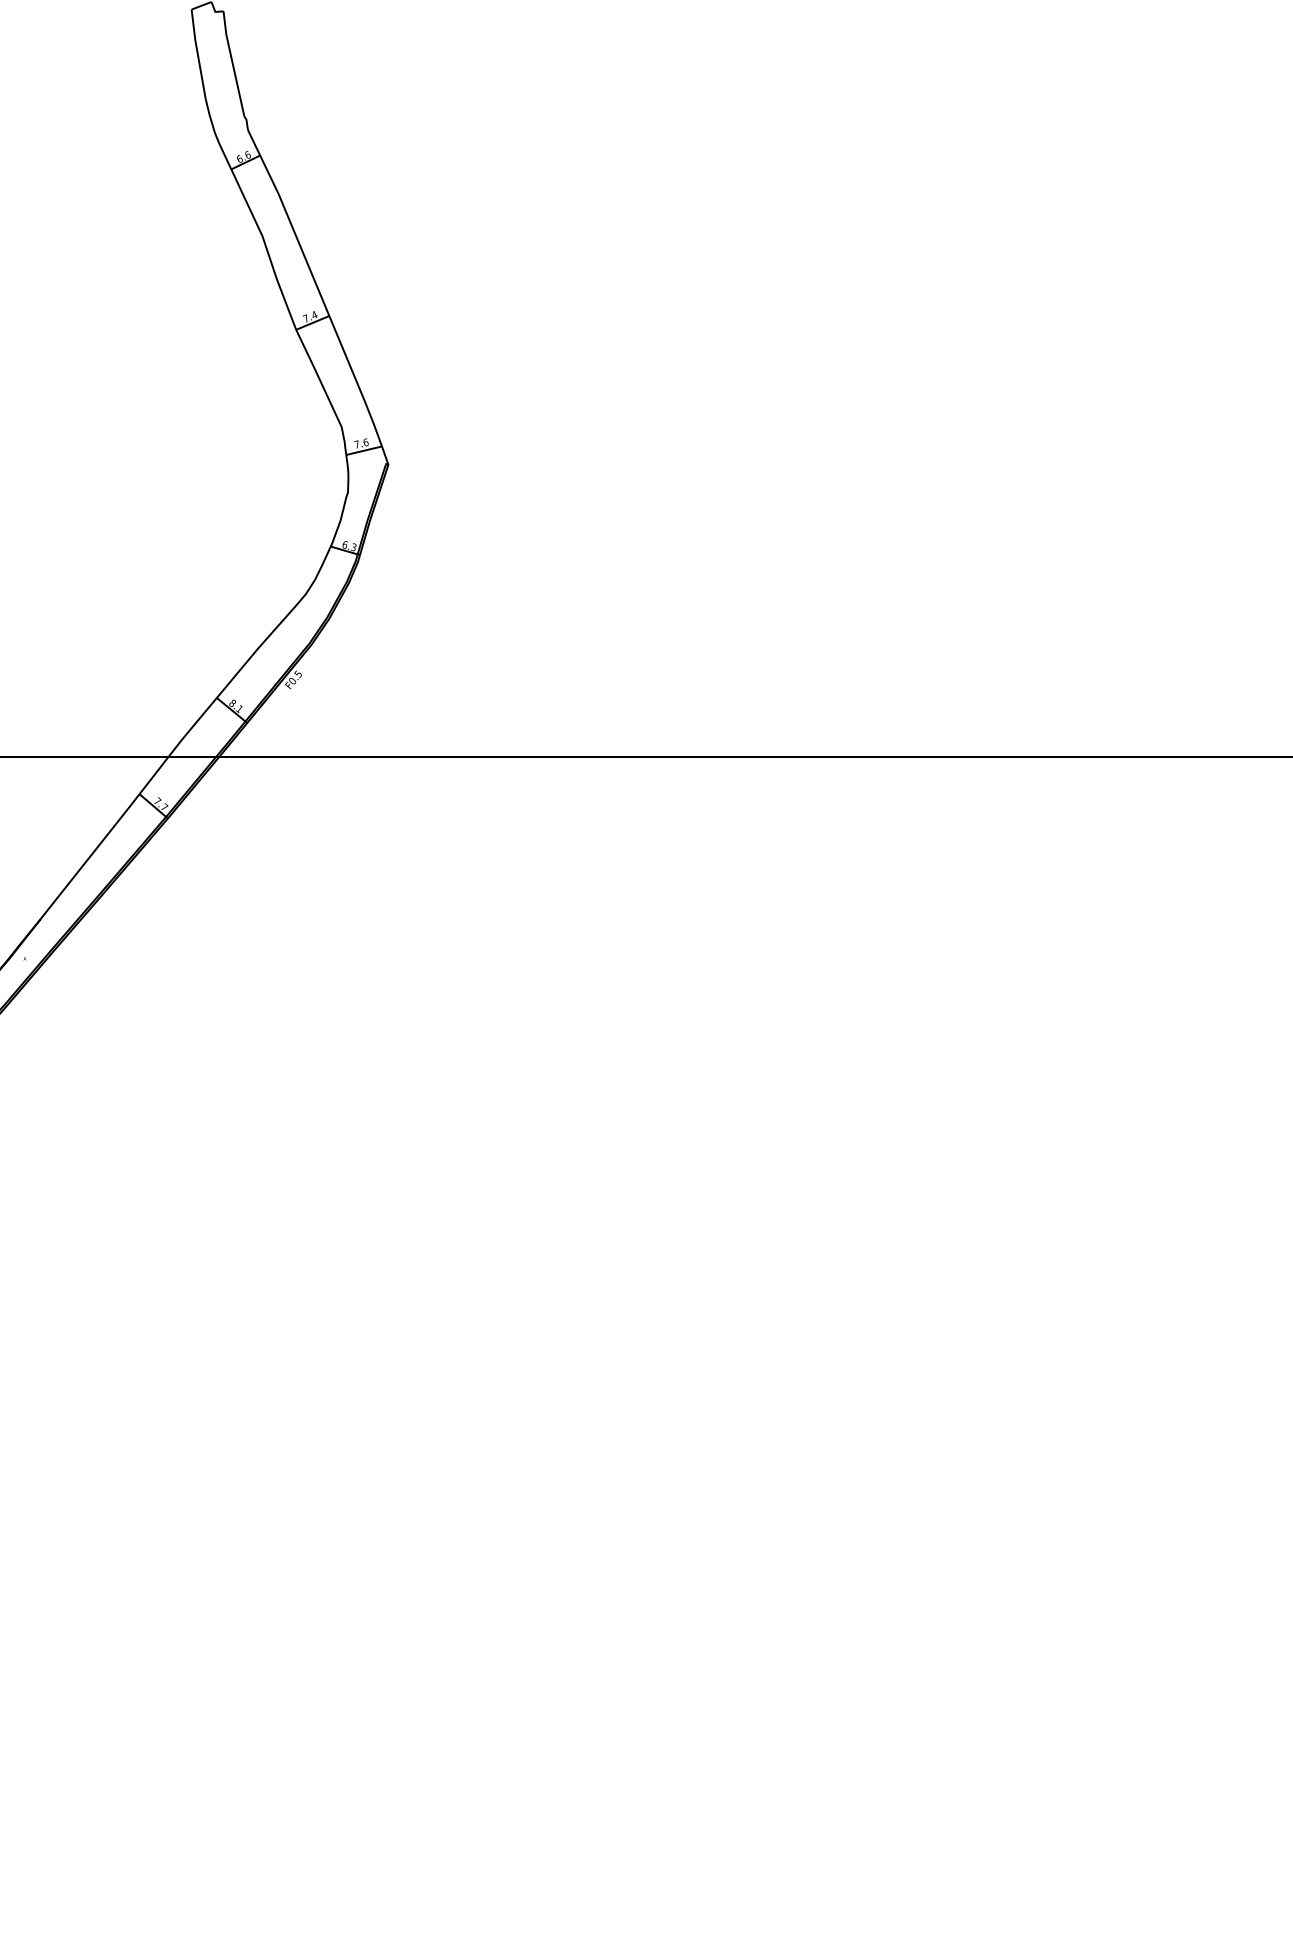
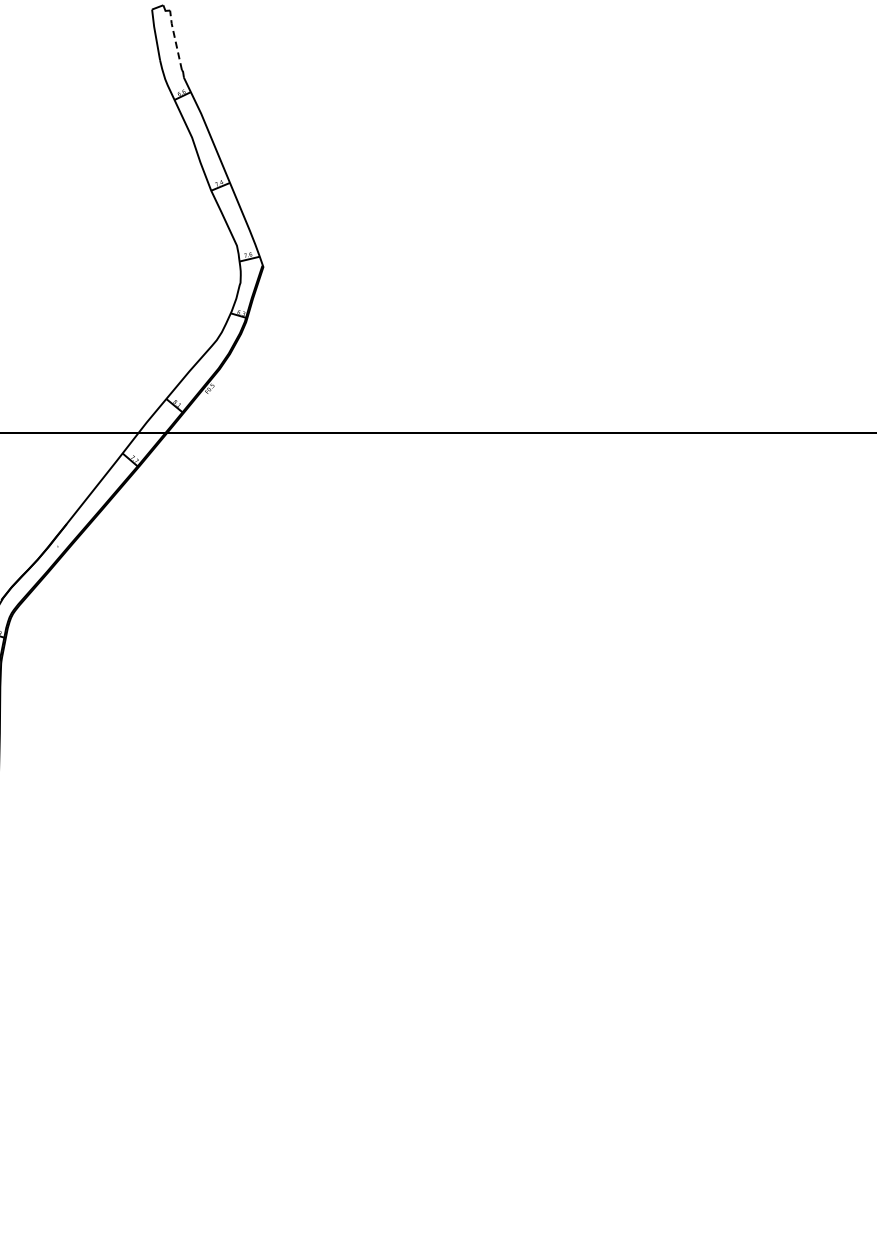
line: (233, 62) -> (175, 39), solid -> dashed

